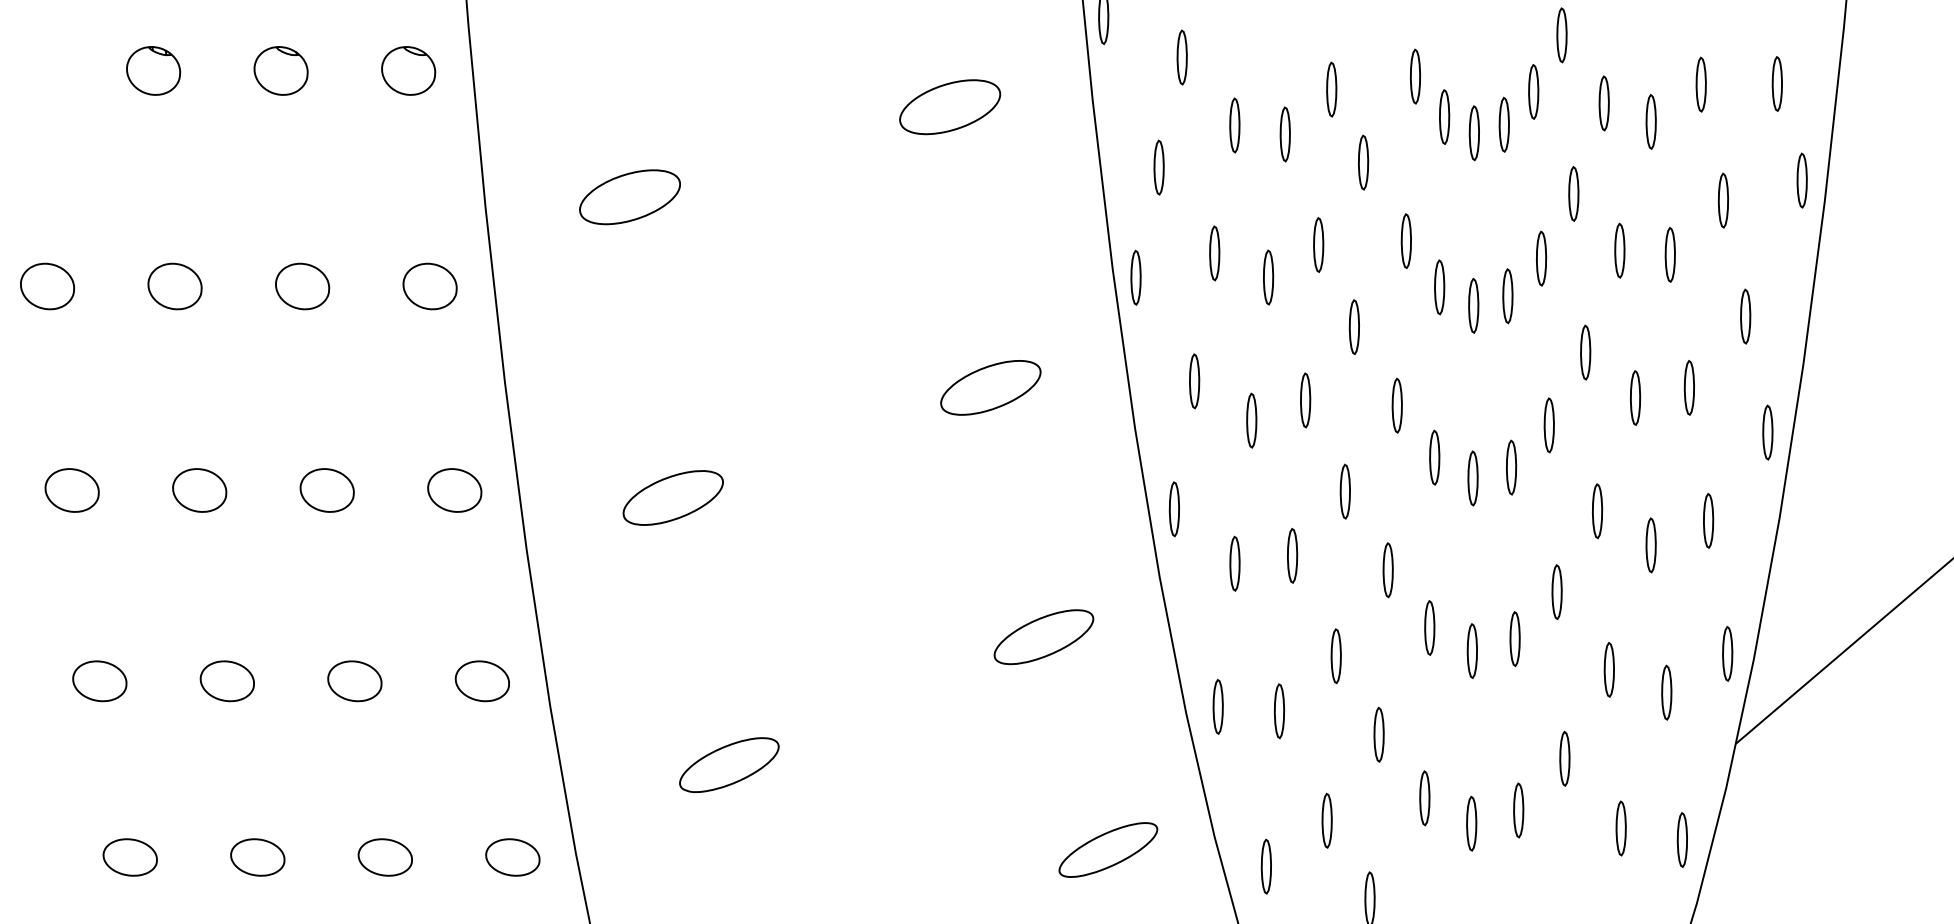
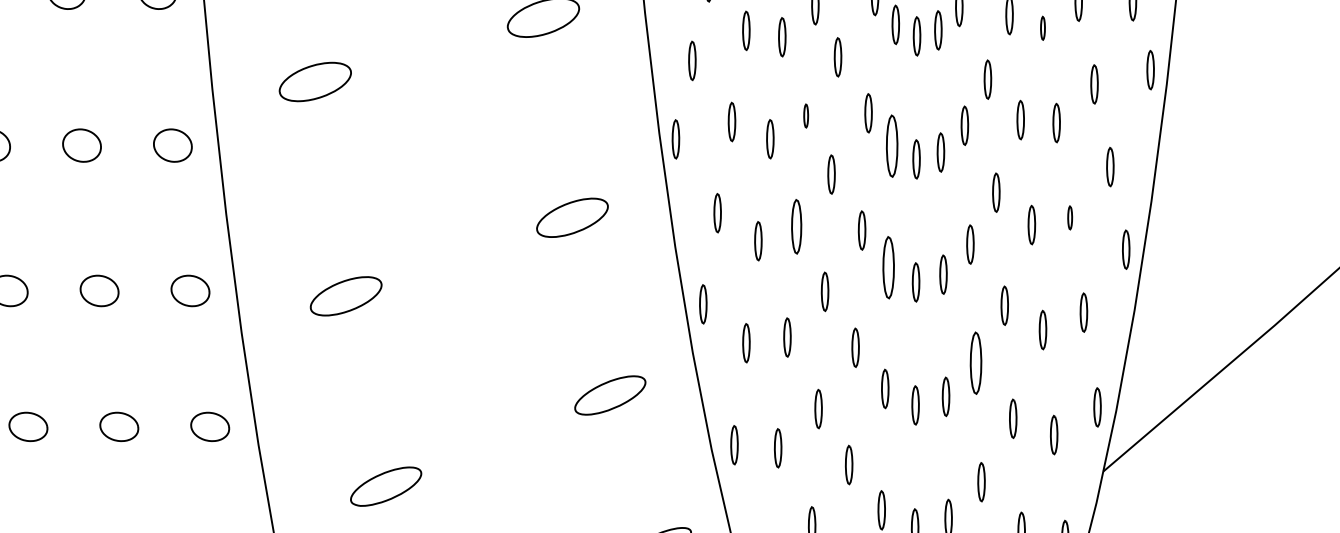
part: (1650, 121) -> (1042, 28), size x0.6
part: (1318, 244) -> (805, 115), size x0.6
part: (1439, 287) -> (892, 146), size x1.6
part: (1688, 387) -> (1069, 217), size x0.6
part: (1305, 400) -> (796, 226), size x1.4
part: (1434, 457) -> (888, 267), size x1.6
part: (1556, 592) -> (975, 363), size x1.6

